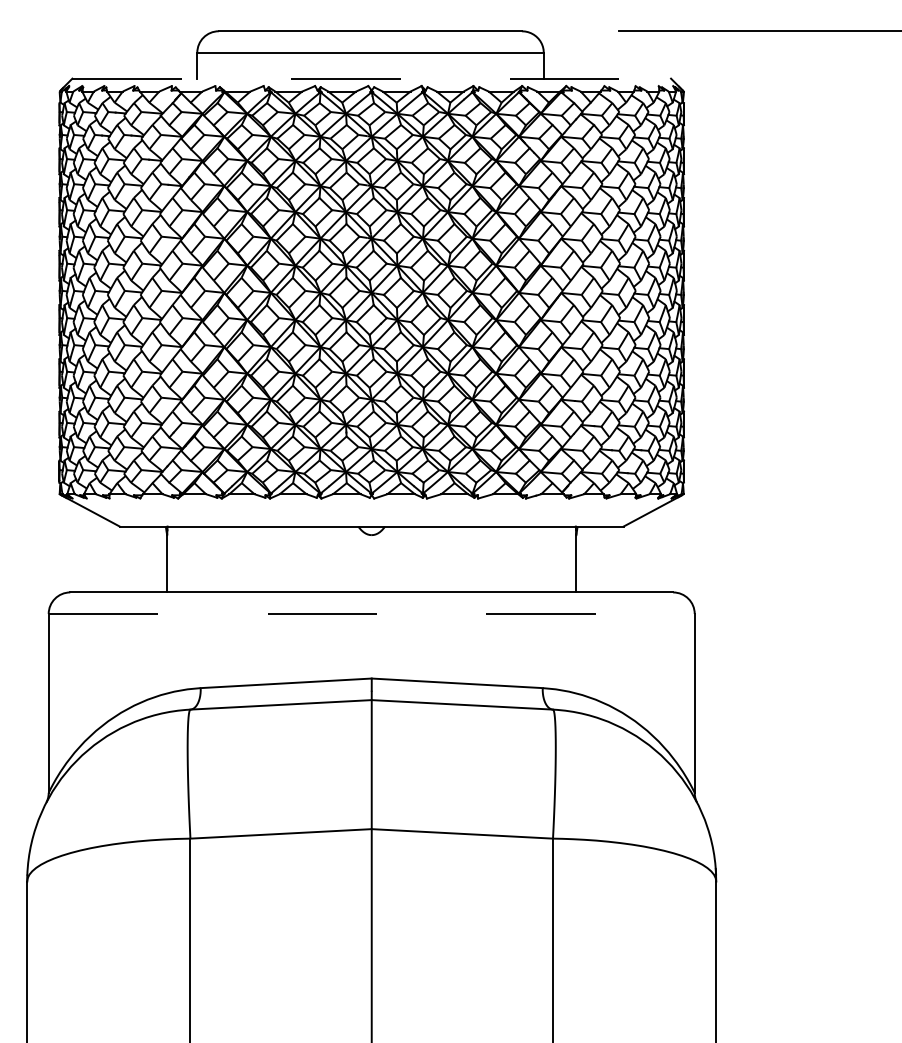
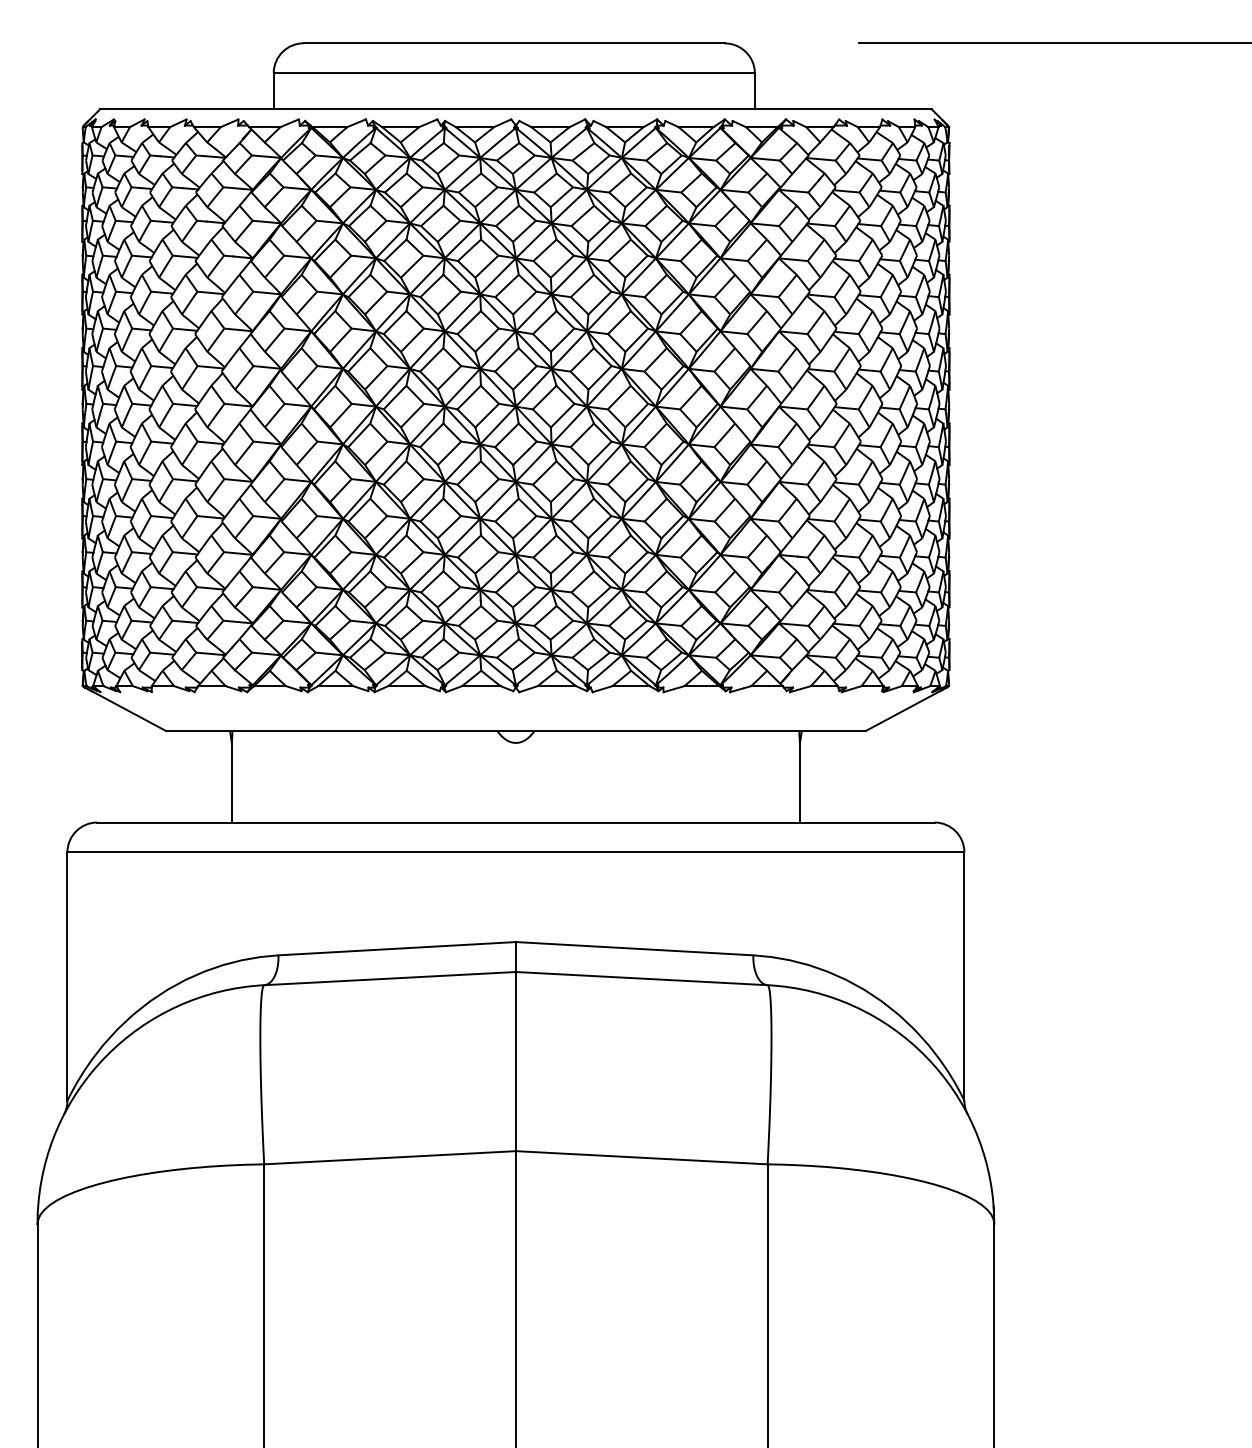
line: (372, 78) -> (517, 108), dashed -> solid
line: (372, 613) -> (517, 851), dashed -> solid

